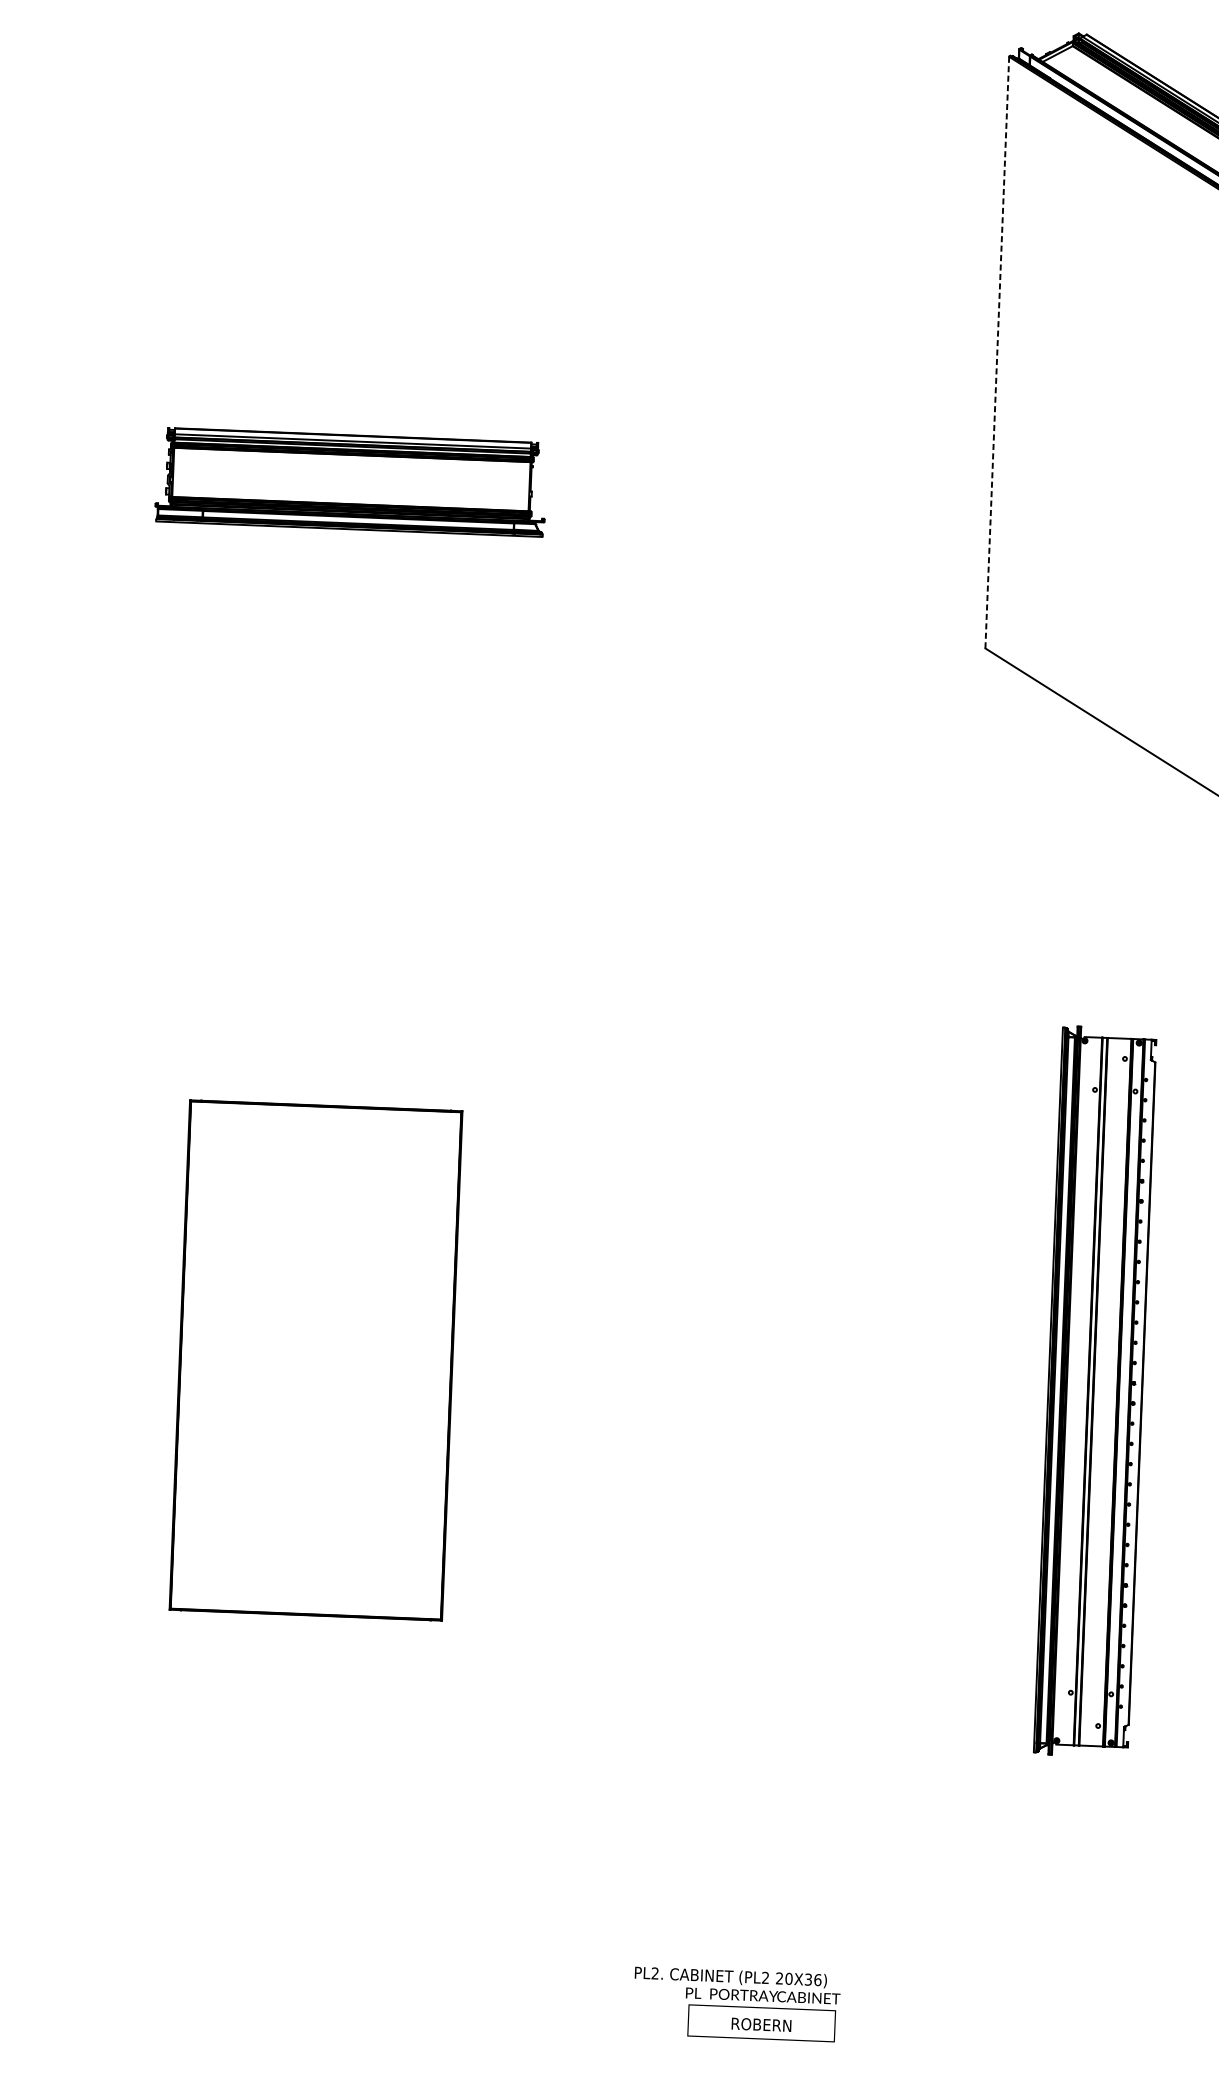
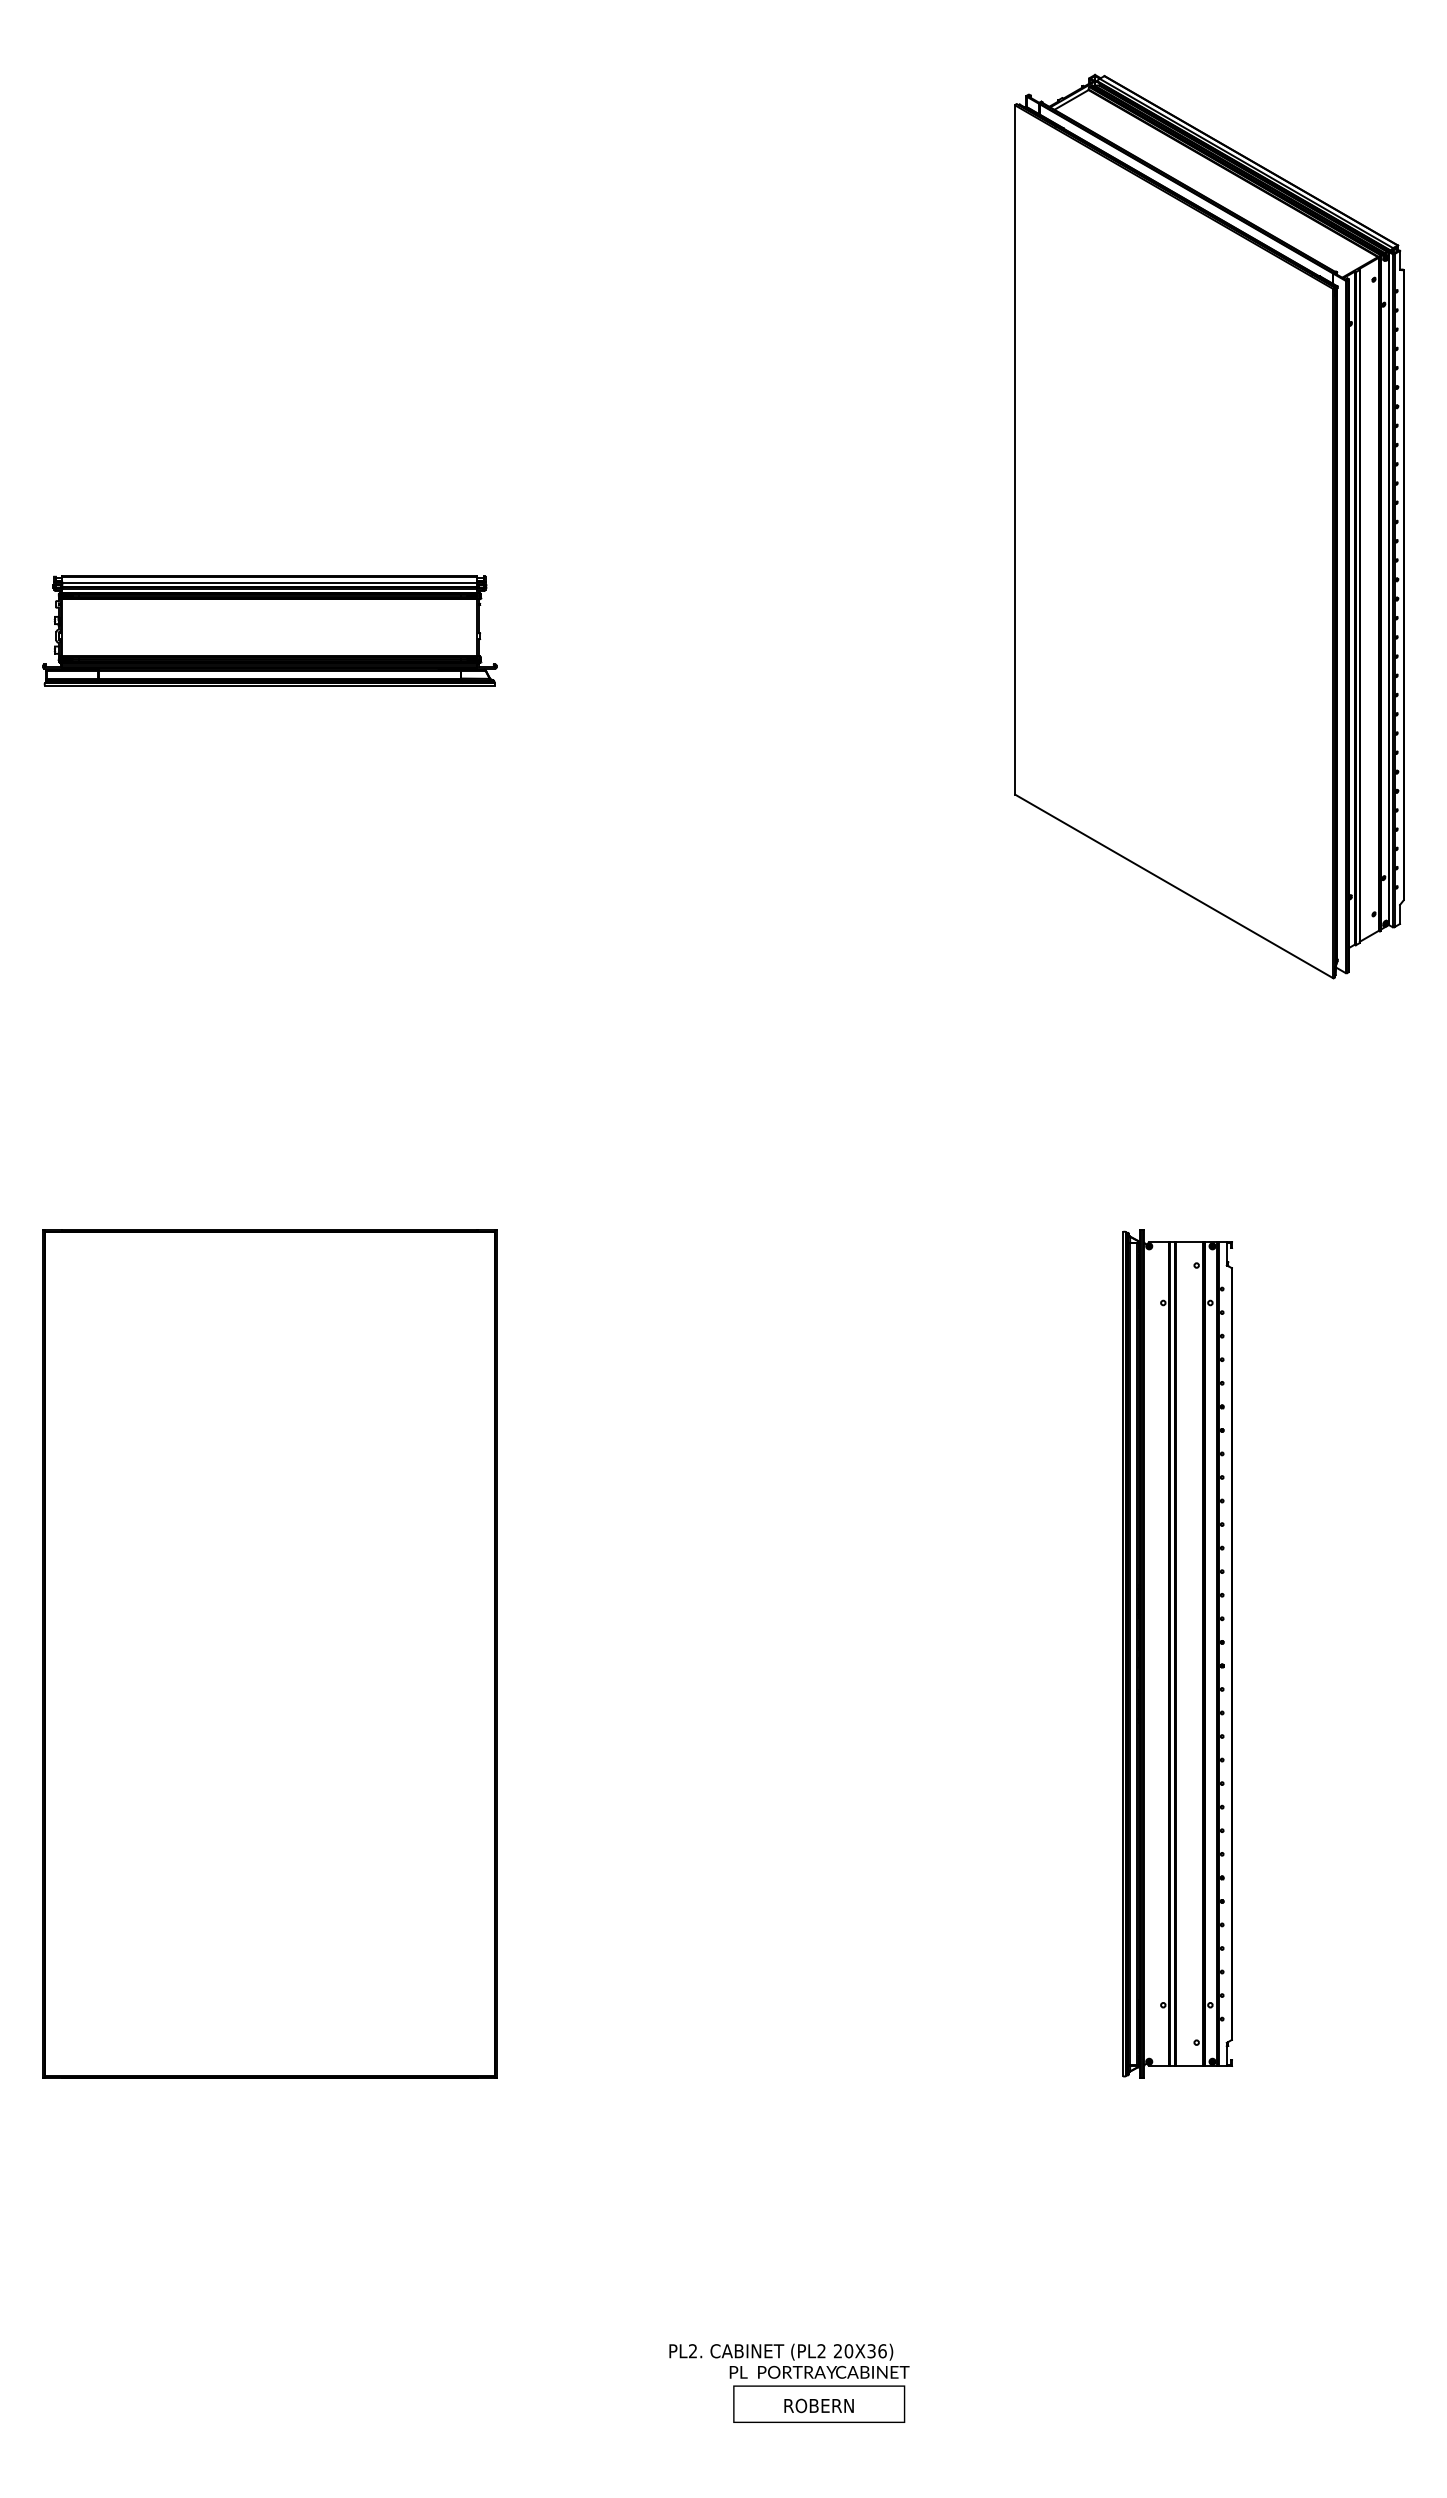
line: (997, 353) -> (1015, 450), dashed -> solid
part: (315, 1359) -> (269, 1653), size x1.43

